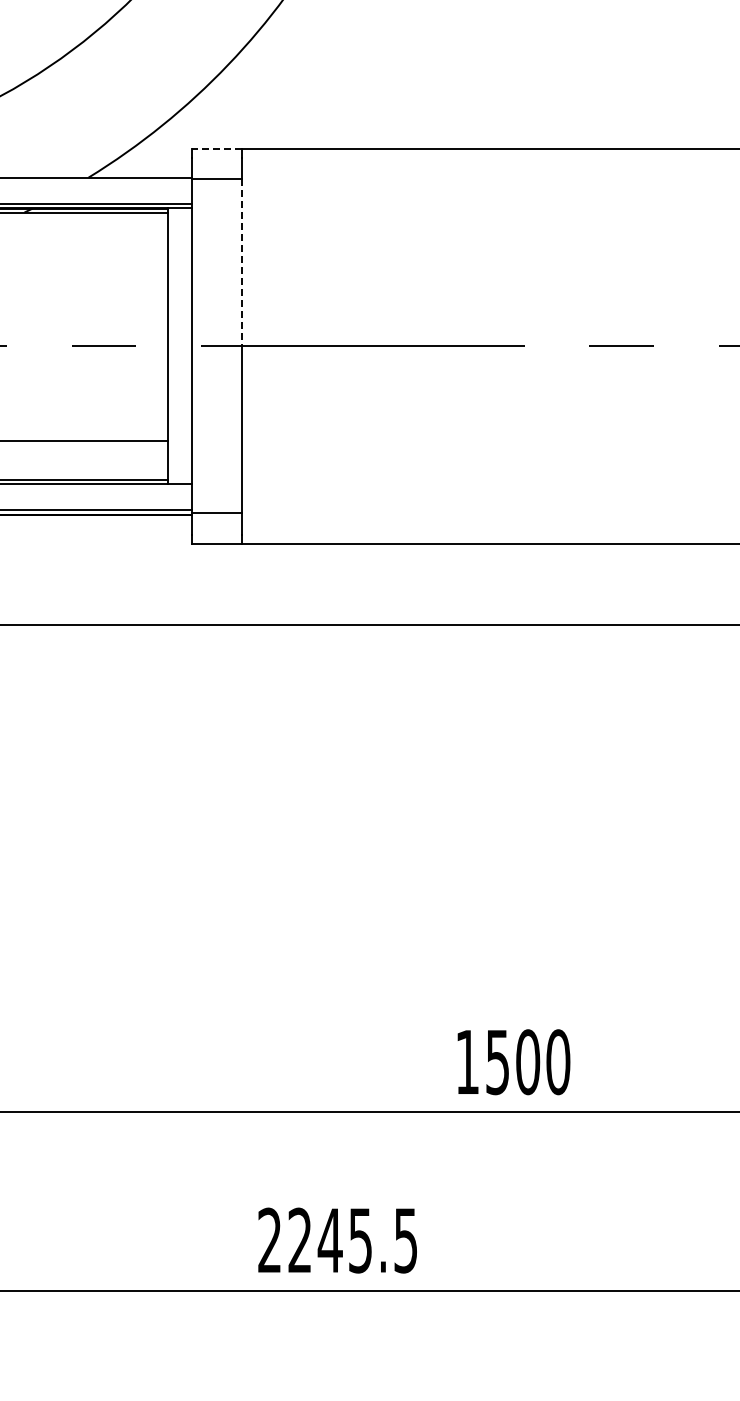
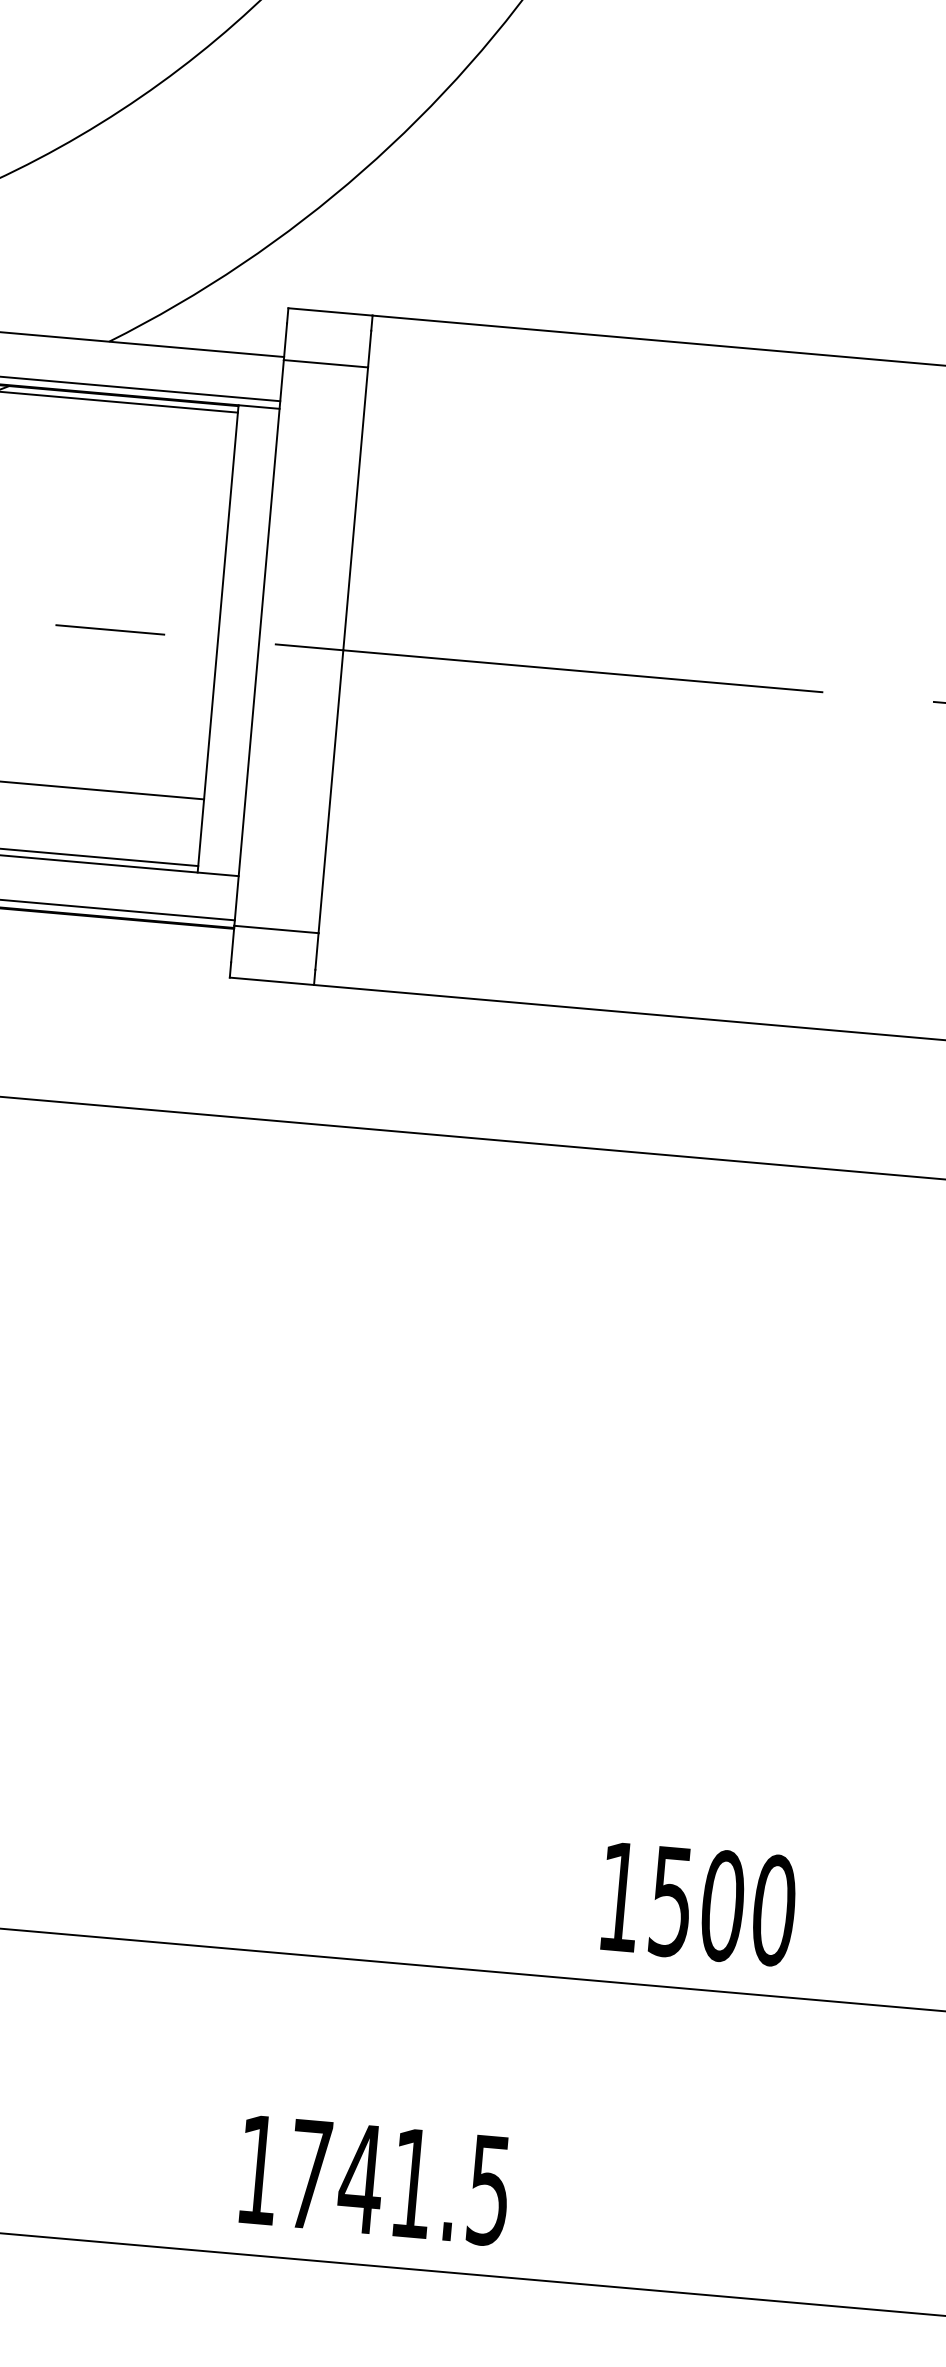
line: (216, 148) -> (330, 311), dashed -> solid
line: (241, 263) -> (355, 509), dashed -> solid
text: (314, 1240) -> (334, 2176), 2245.5 -> 1741.5

